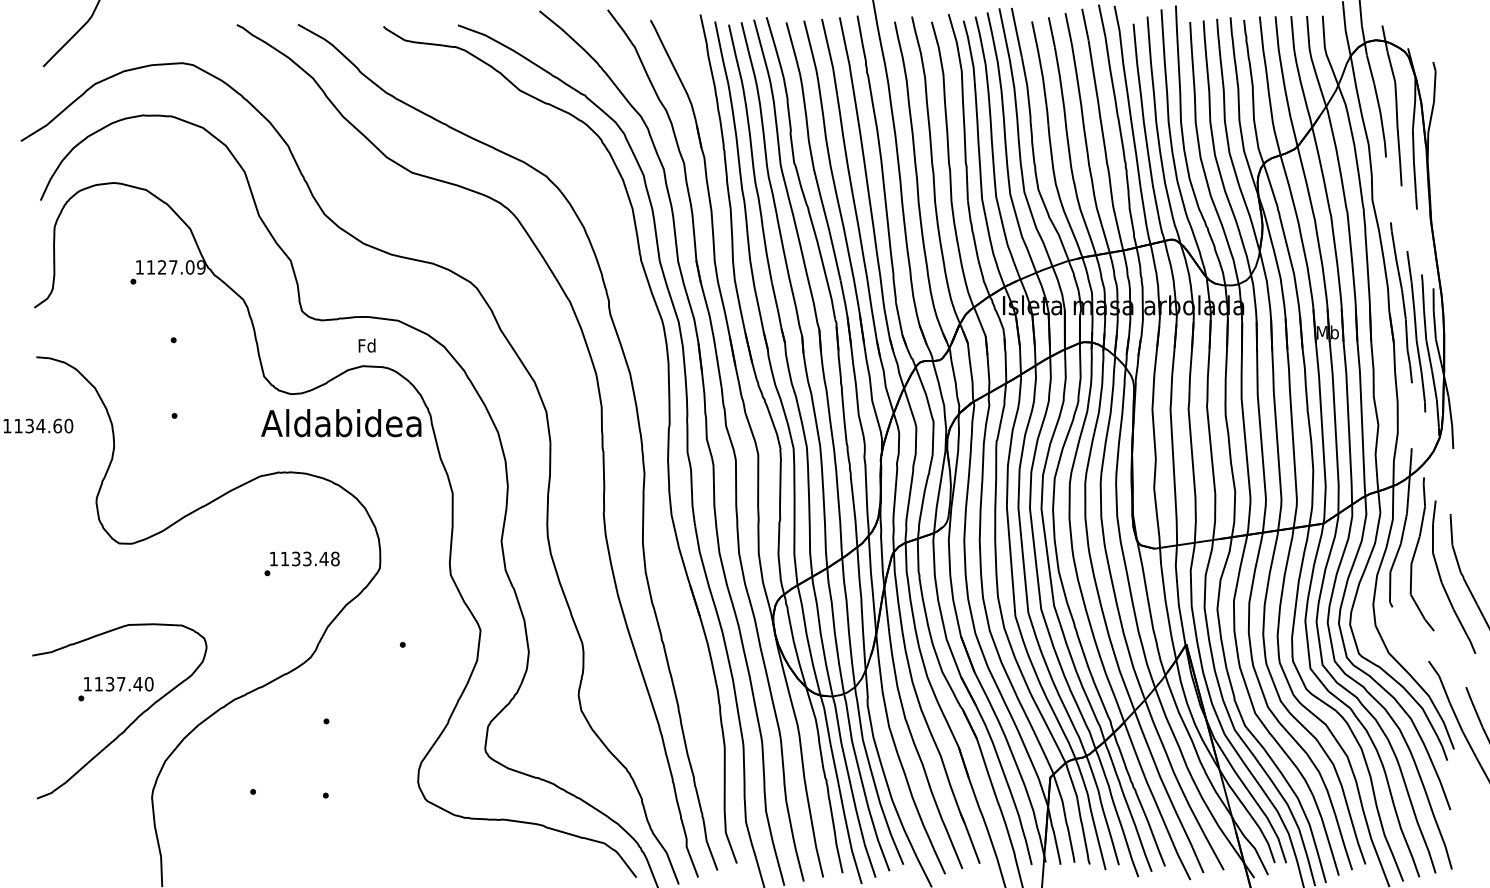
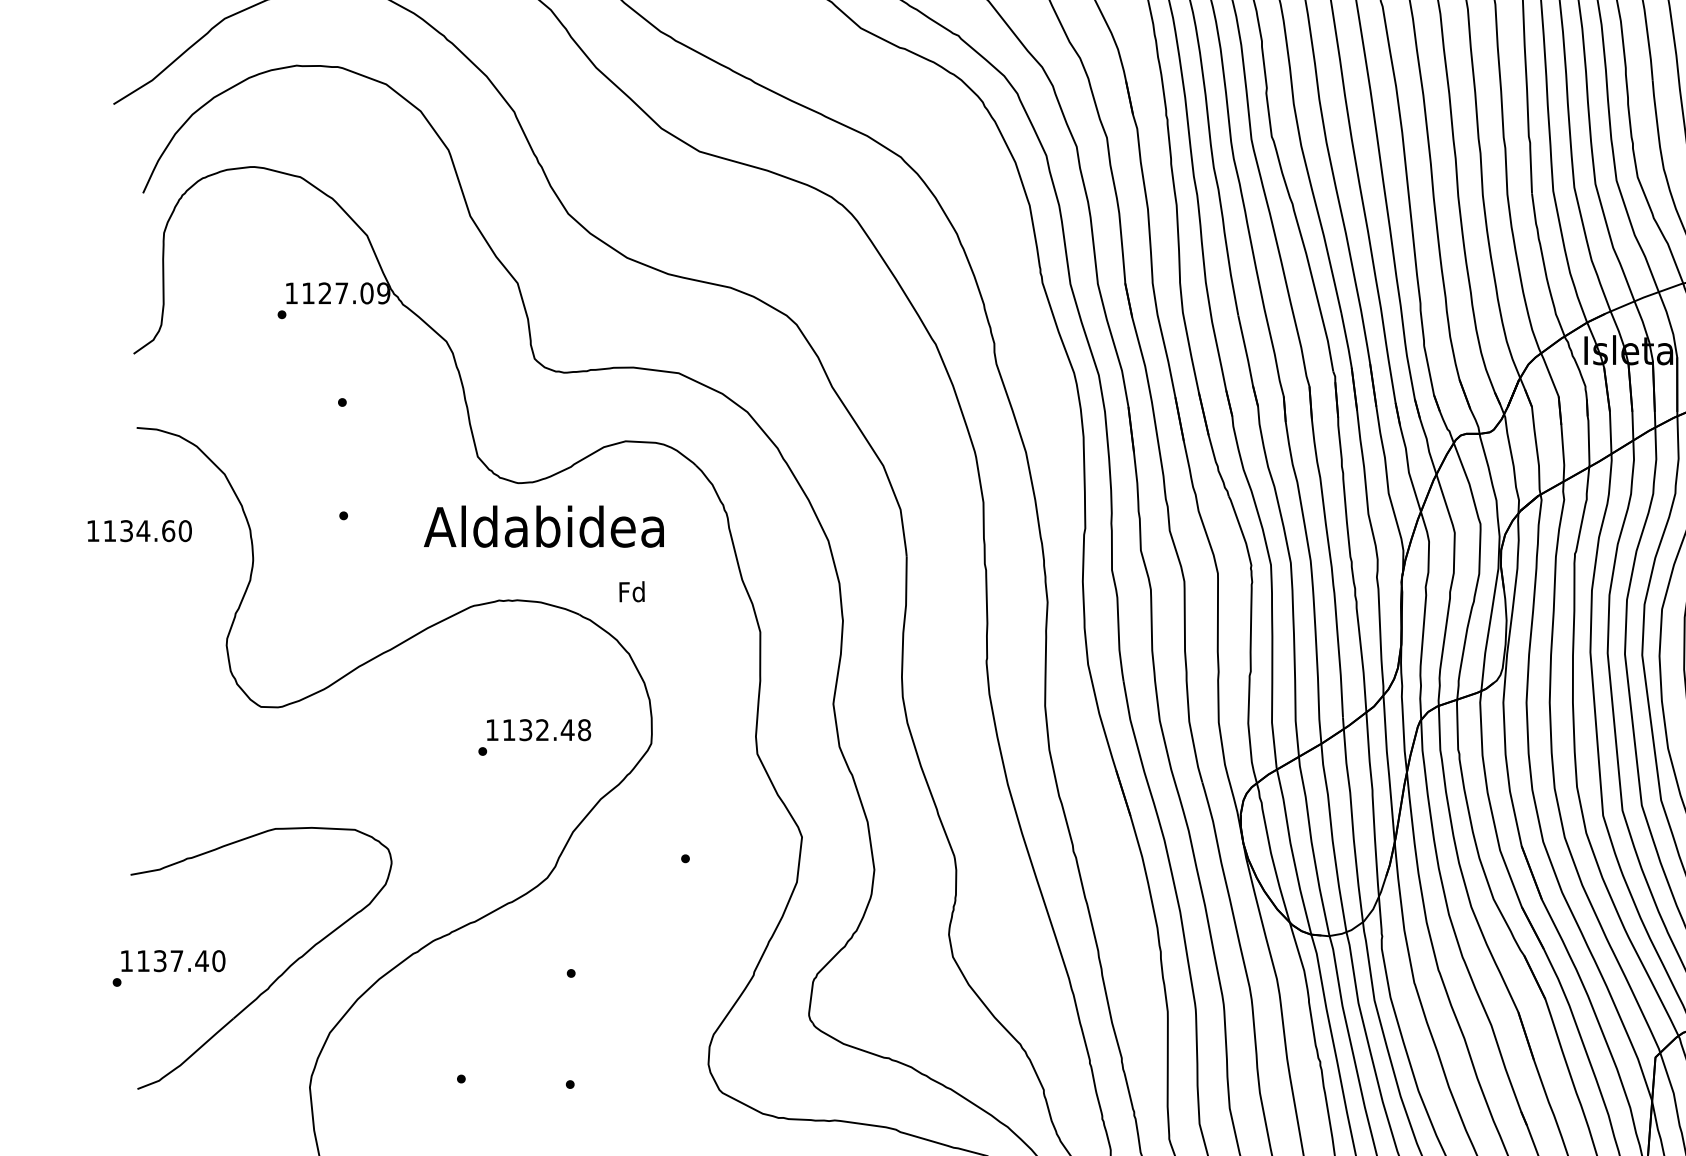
text: (366, 345) -> (631, 591), moved
text: (341, 423) -> (544, 527), moved
text: (307, 559) -> (542, 730), 1133.48 -> 1132.48
text: (115, 688) -> (168, 967), moved

